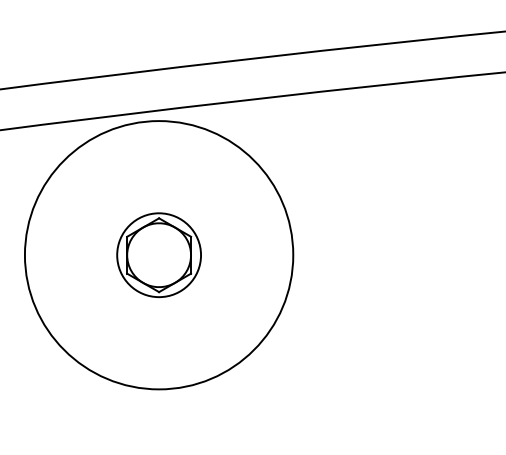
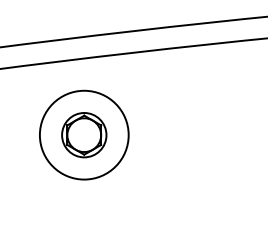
circle: (157, 253) -> (83, 134), size x0.62

